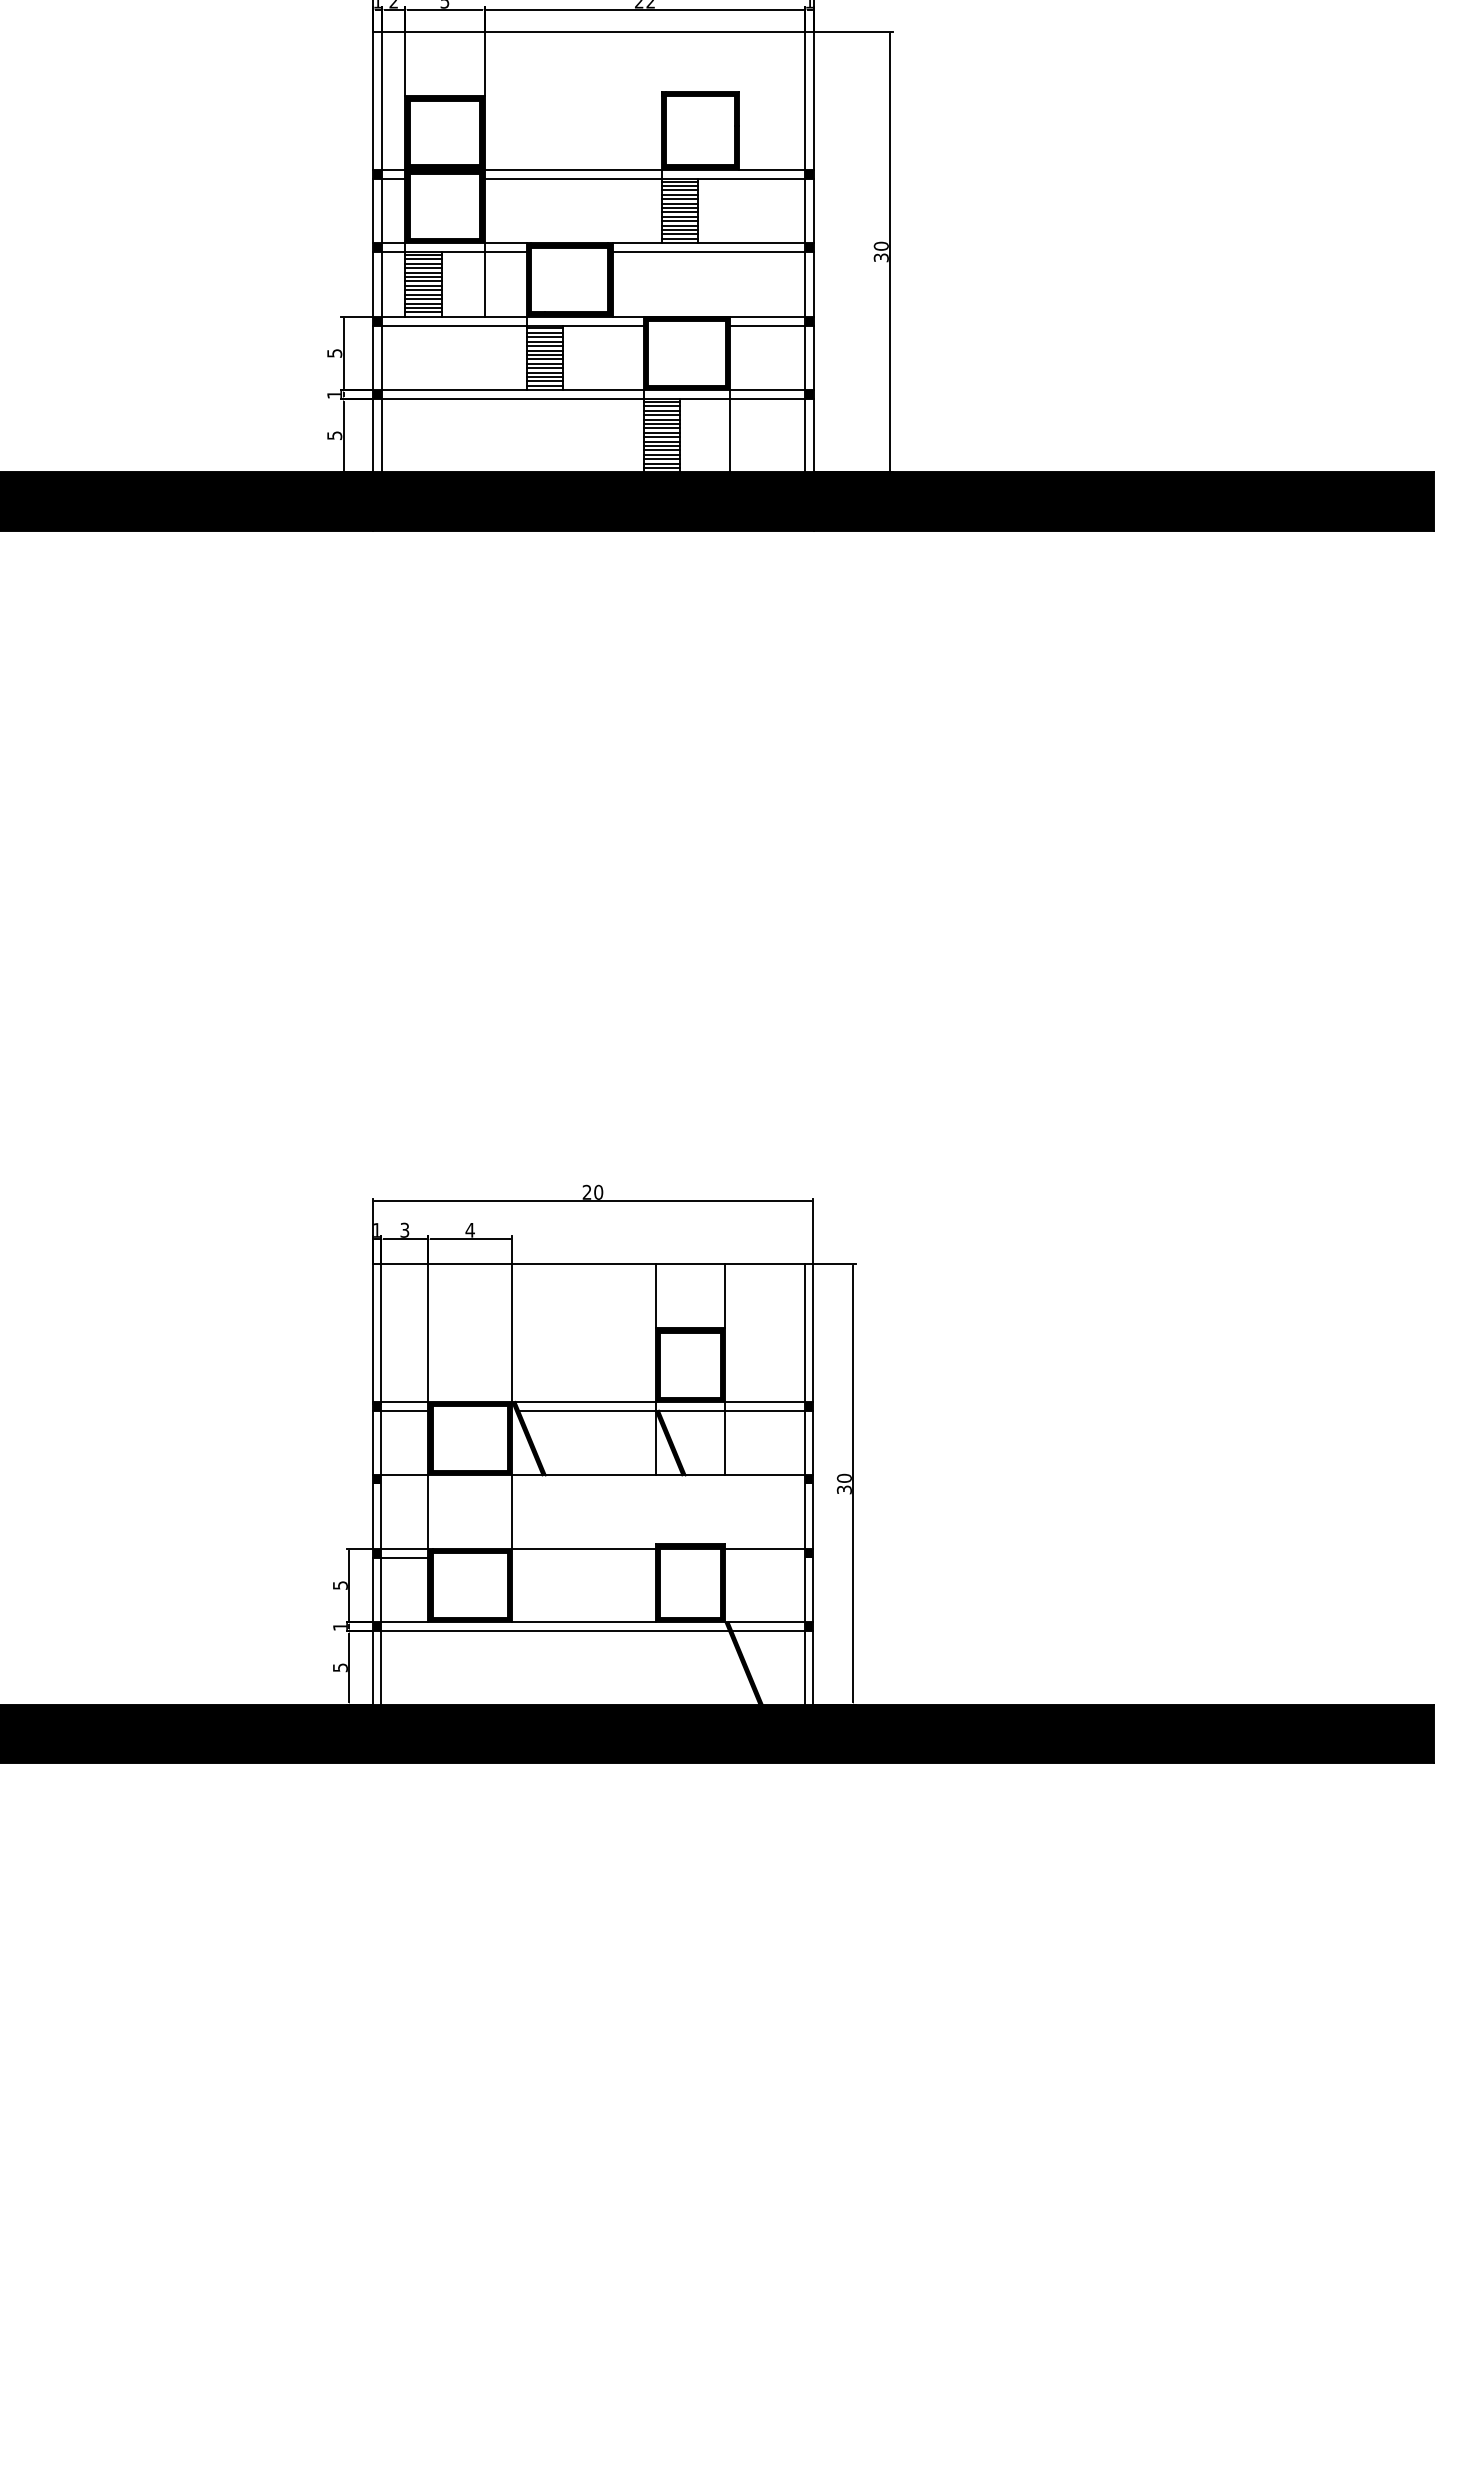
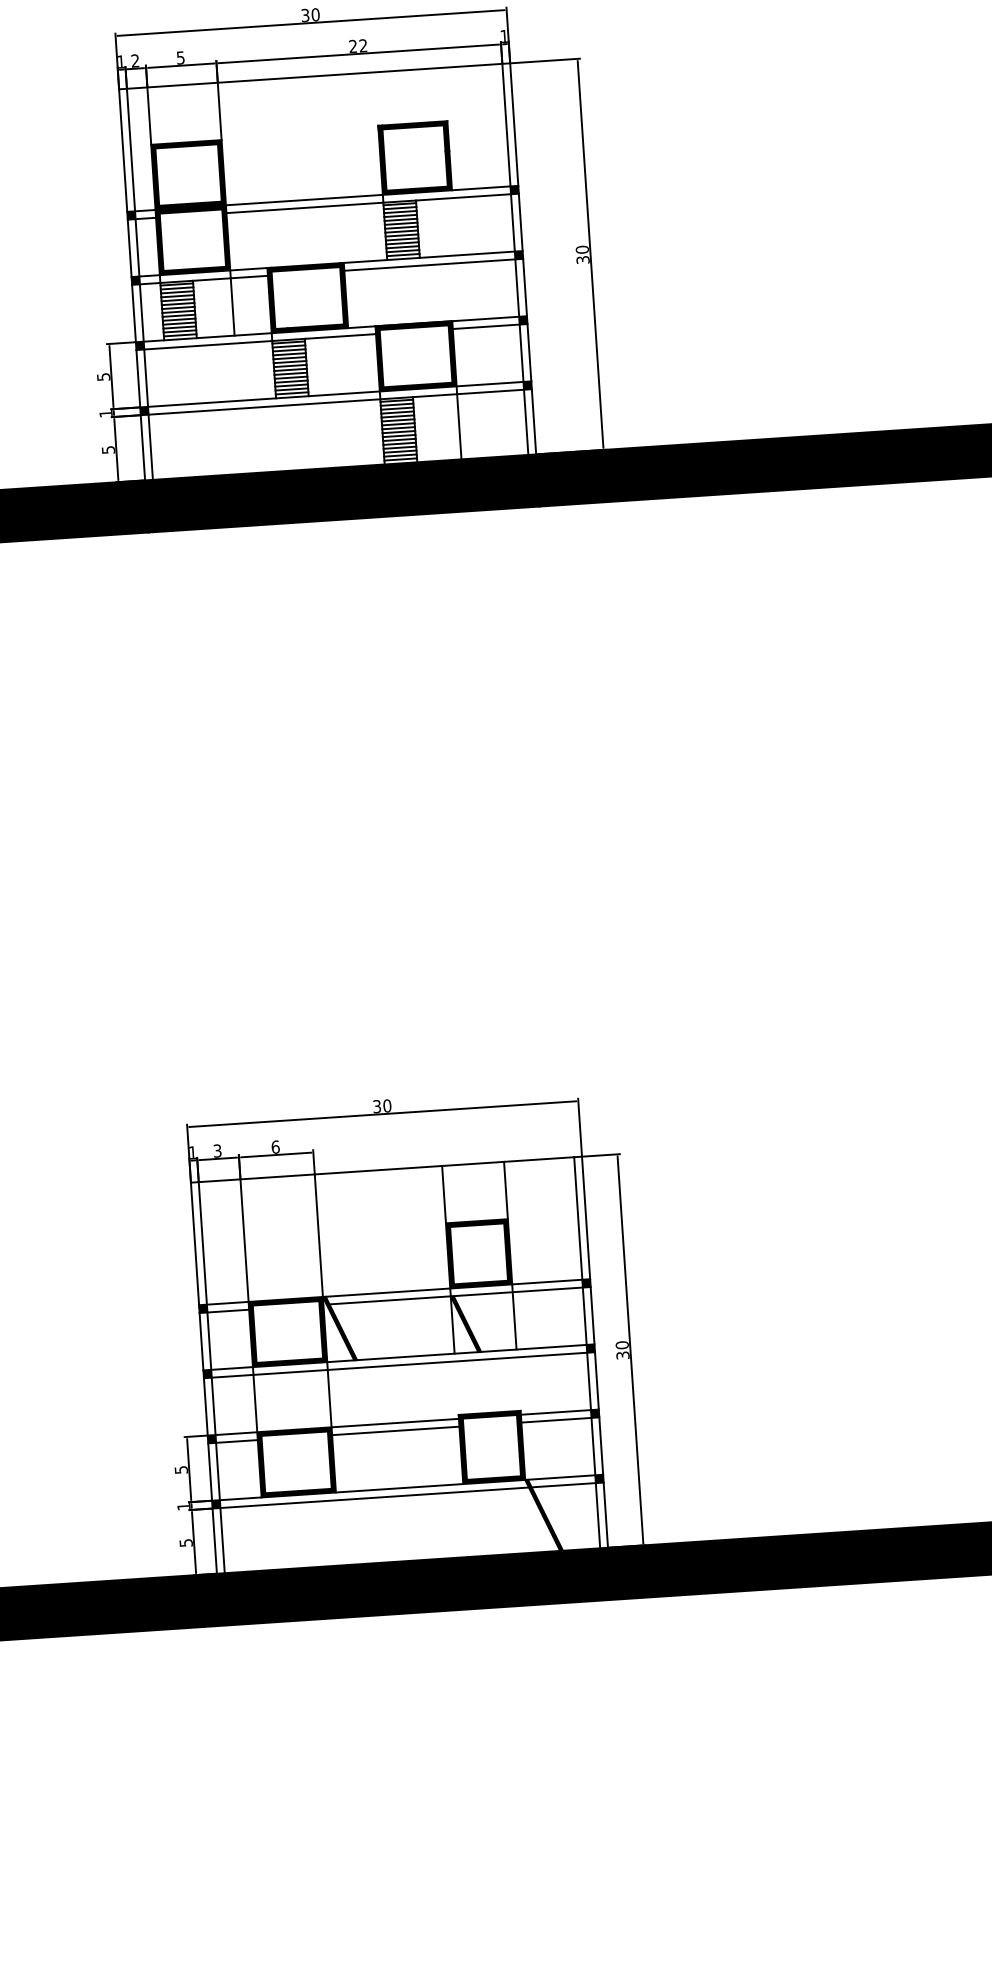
text: (586, 1192) -> (376, 1106), 20 -> 30
text: (469, 1229) -> (274, 1146), 4 -> 6
line: (592, 1484) -> (399, 1365), added
line: (583, 1557) -> (395, 1430), added
line: (769, 1557) -> (560, 1419), added

